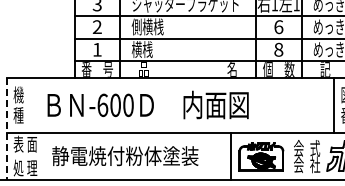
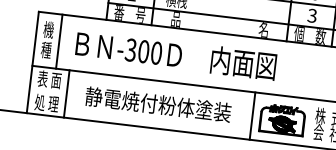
text: (278, 49) -> (312, 15), 8 -> 3
text: (102, 104) -> (130, 49), -600 -> -300
line: (30, 105) -> (59, 41), added
line: (6, 129) -> (32, 62), dashed -> solid
text: (298, 148) -> (320, 116), 会 -> 株
line: (44, 156) -> (67, 94), added
text: (125, 156) -> (158, 104), moved

